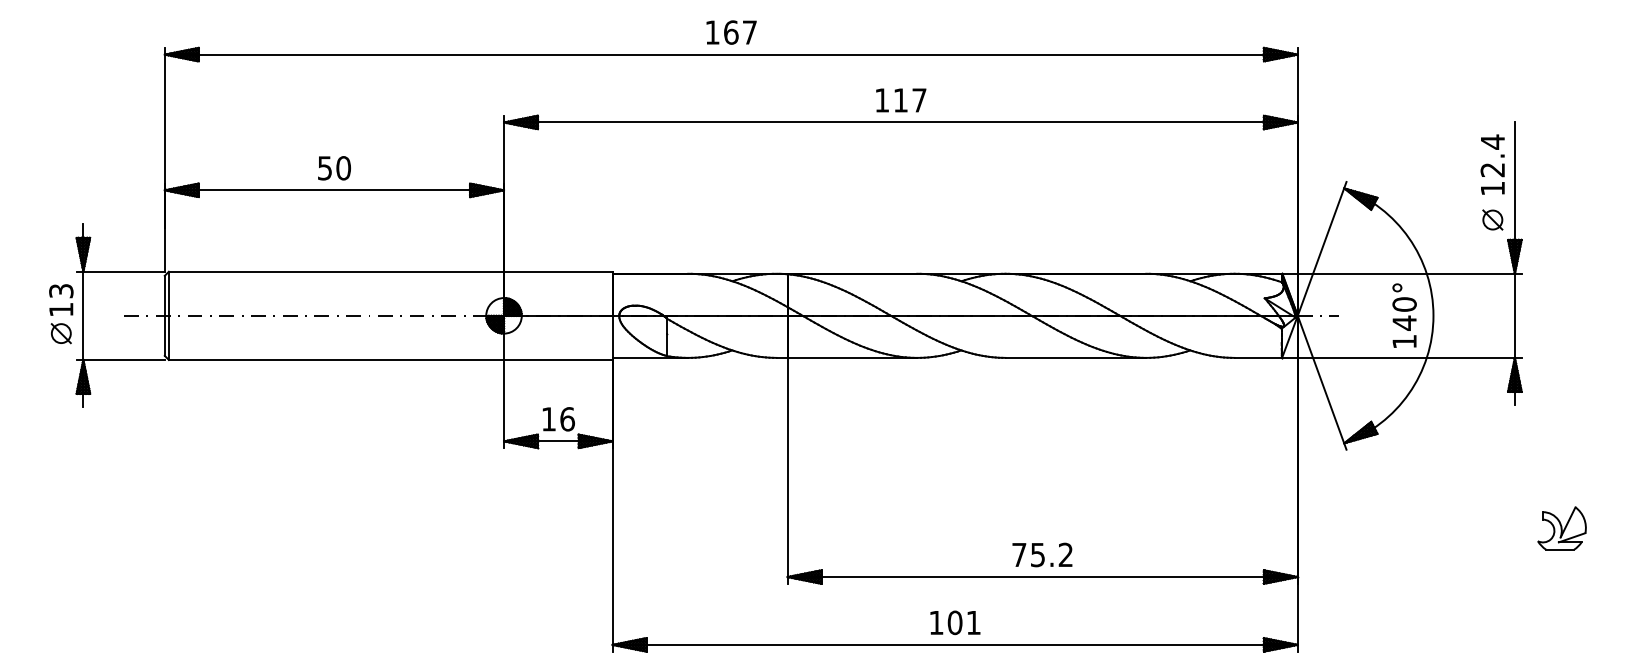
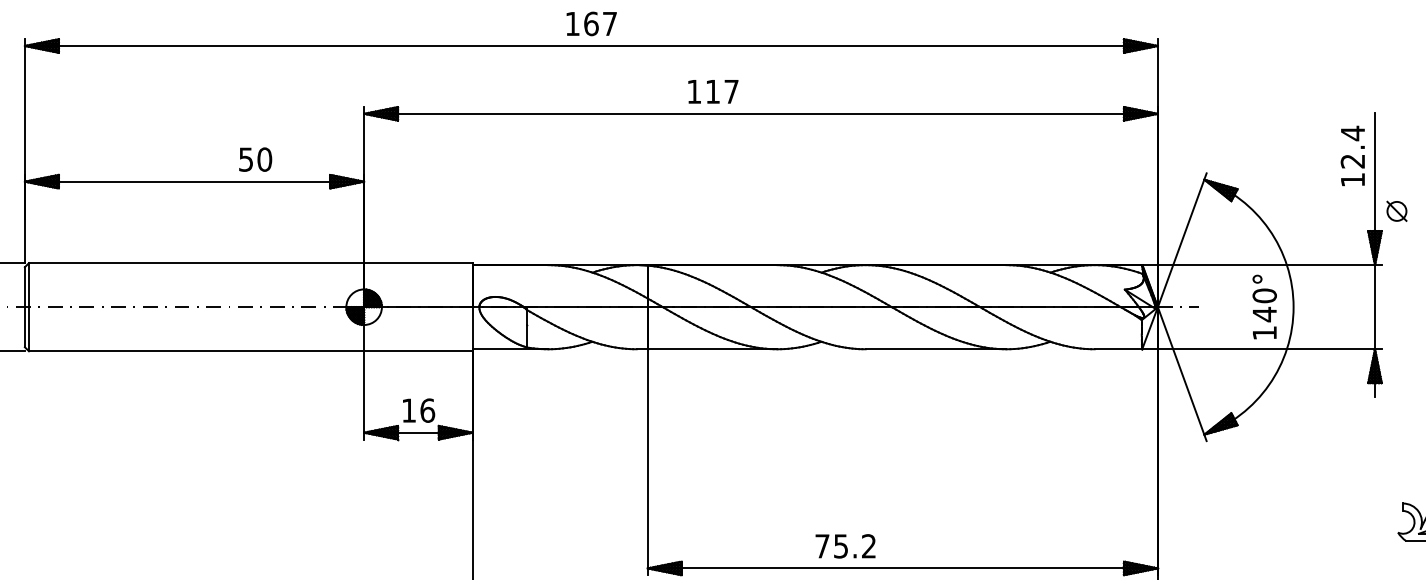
text: (901, 100) -> (713, 91), moved
text: (334, 168) -> (255, 159), moved
part: (1492, 219) -> (1396, 210), moved
text: (1042, 554) -> (845, 545), moved

